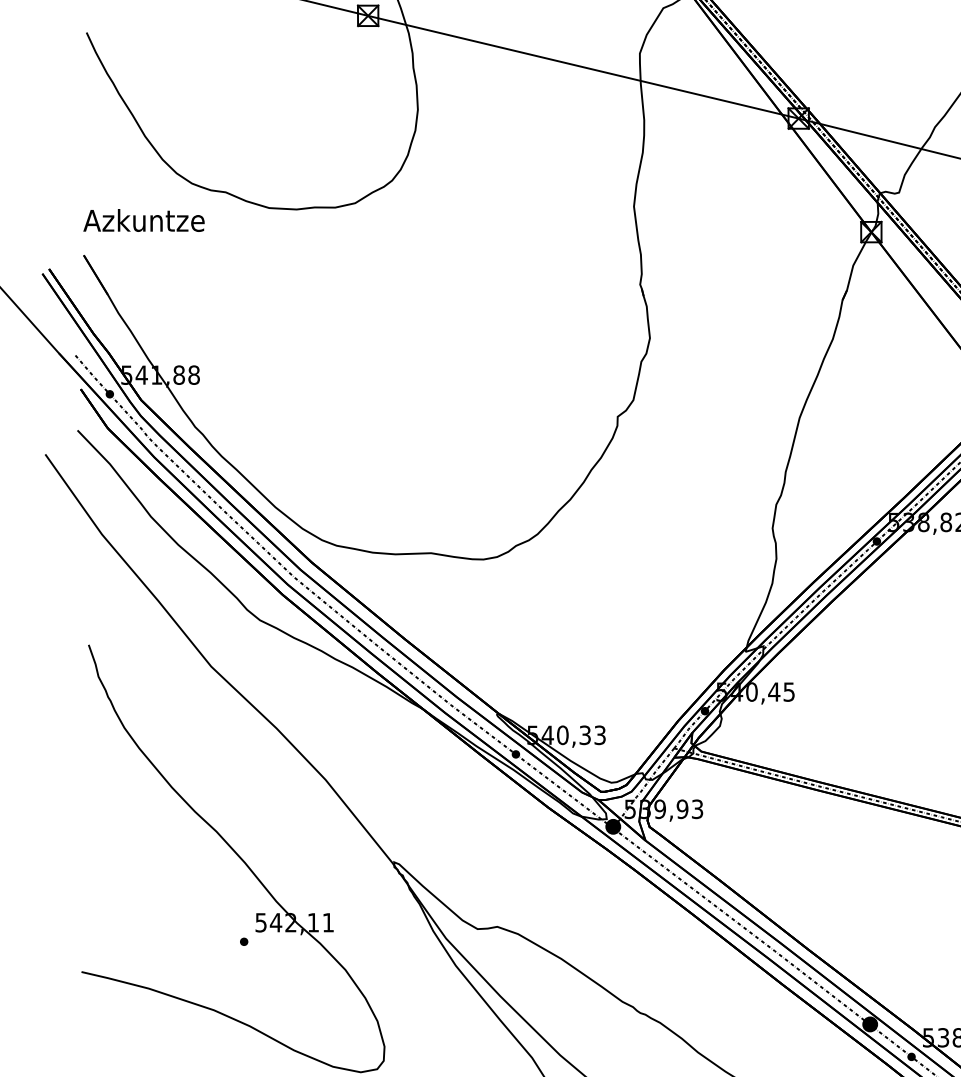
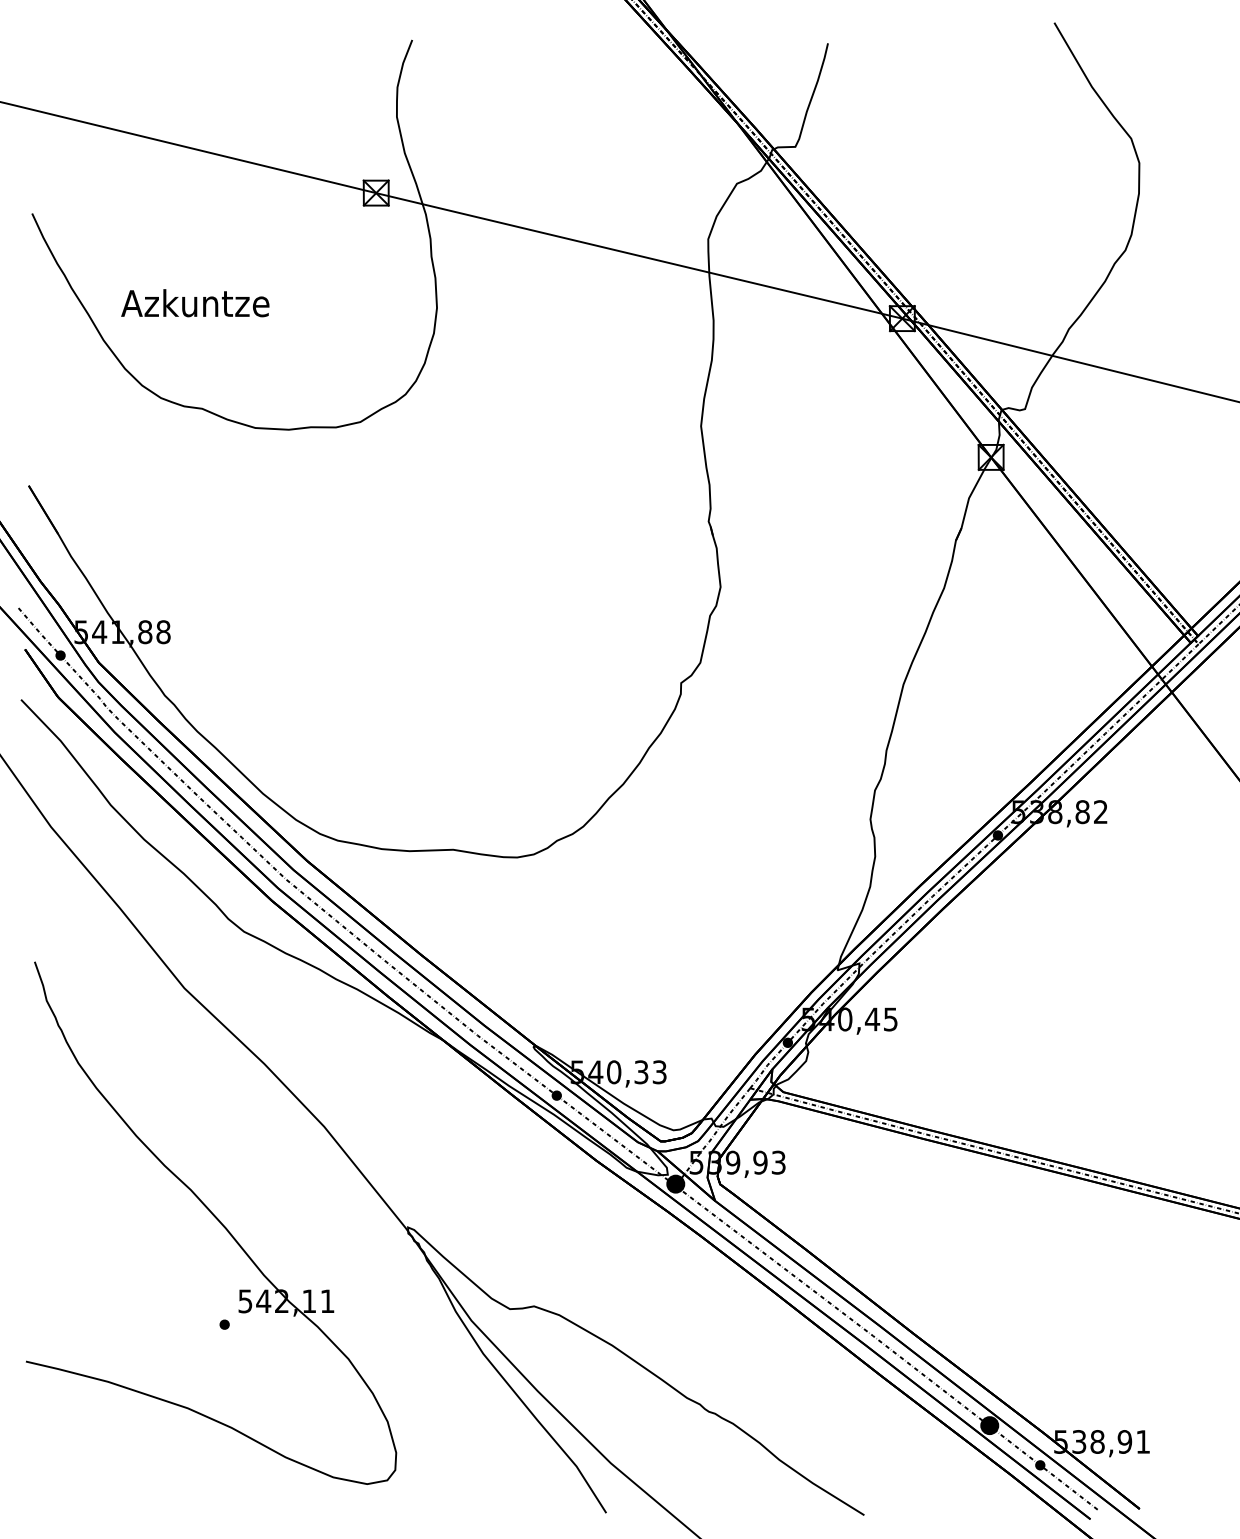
text: (144, 220) -> (195, 303), moved

